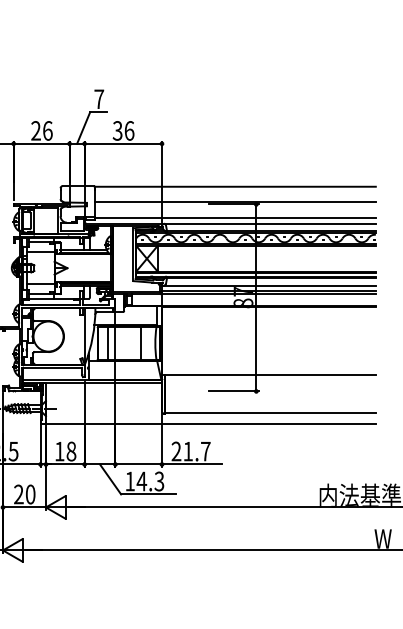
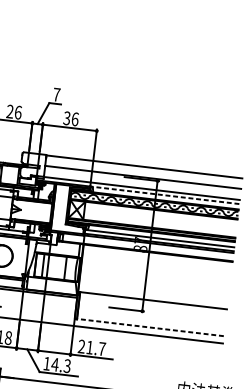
line: (268, 223) -> (164, 195), solid -> dashed
line: (270, 413) -> (150, 327), solid -> dashed

